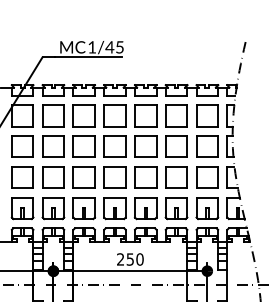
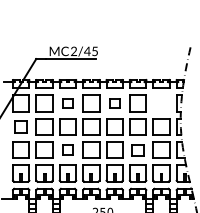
text: (92, 47) -> (74, 51), 1/45 -> 2/45
part: (83, 115) -> (67, 103), size x0.6
part: (145, 115) -> (114, 103), size x0.6
part: (207, 115) -> (161, 103), removed
part: (22, 146) -> (21, 126), size x0.7
part: (83, 177) -> (67, 150), size x0.6
part: (176, 177) -> (138, 150), size x0.7

